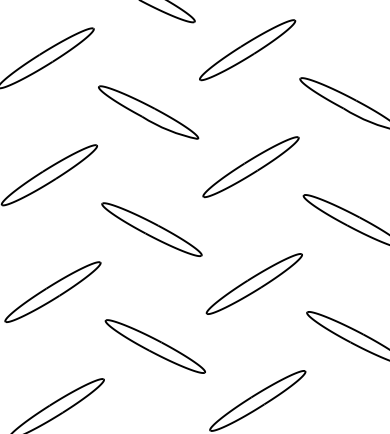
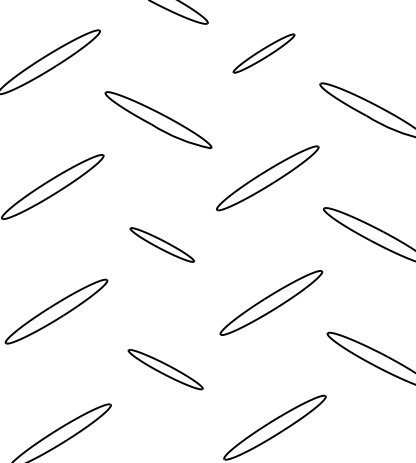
part: (247, 50) -> (263, 53), size x0.6
part: (152, 229) -> (162, 244), size x0.6
part: (155, 346) -> (165, 369), size x0.7

